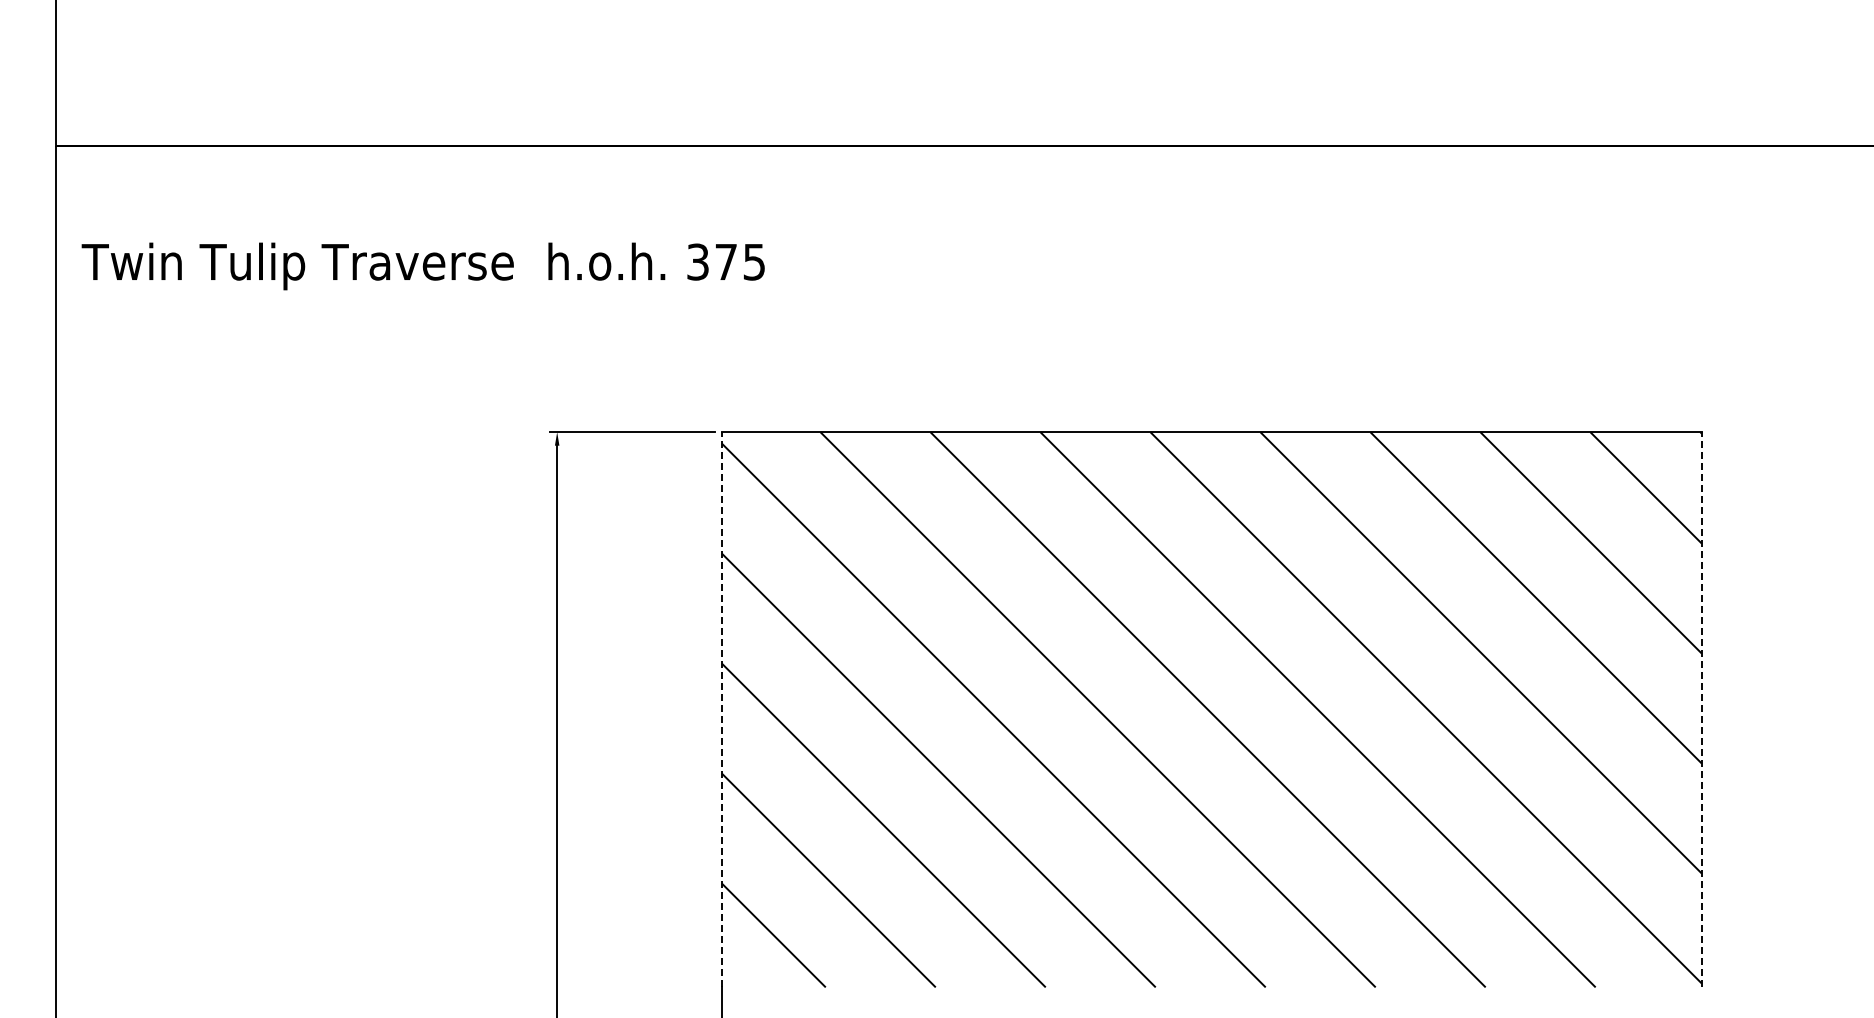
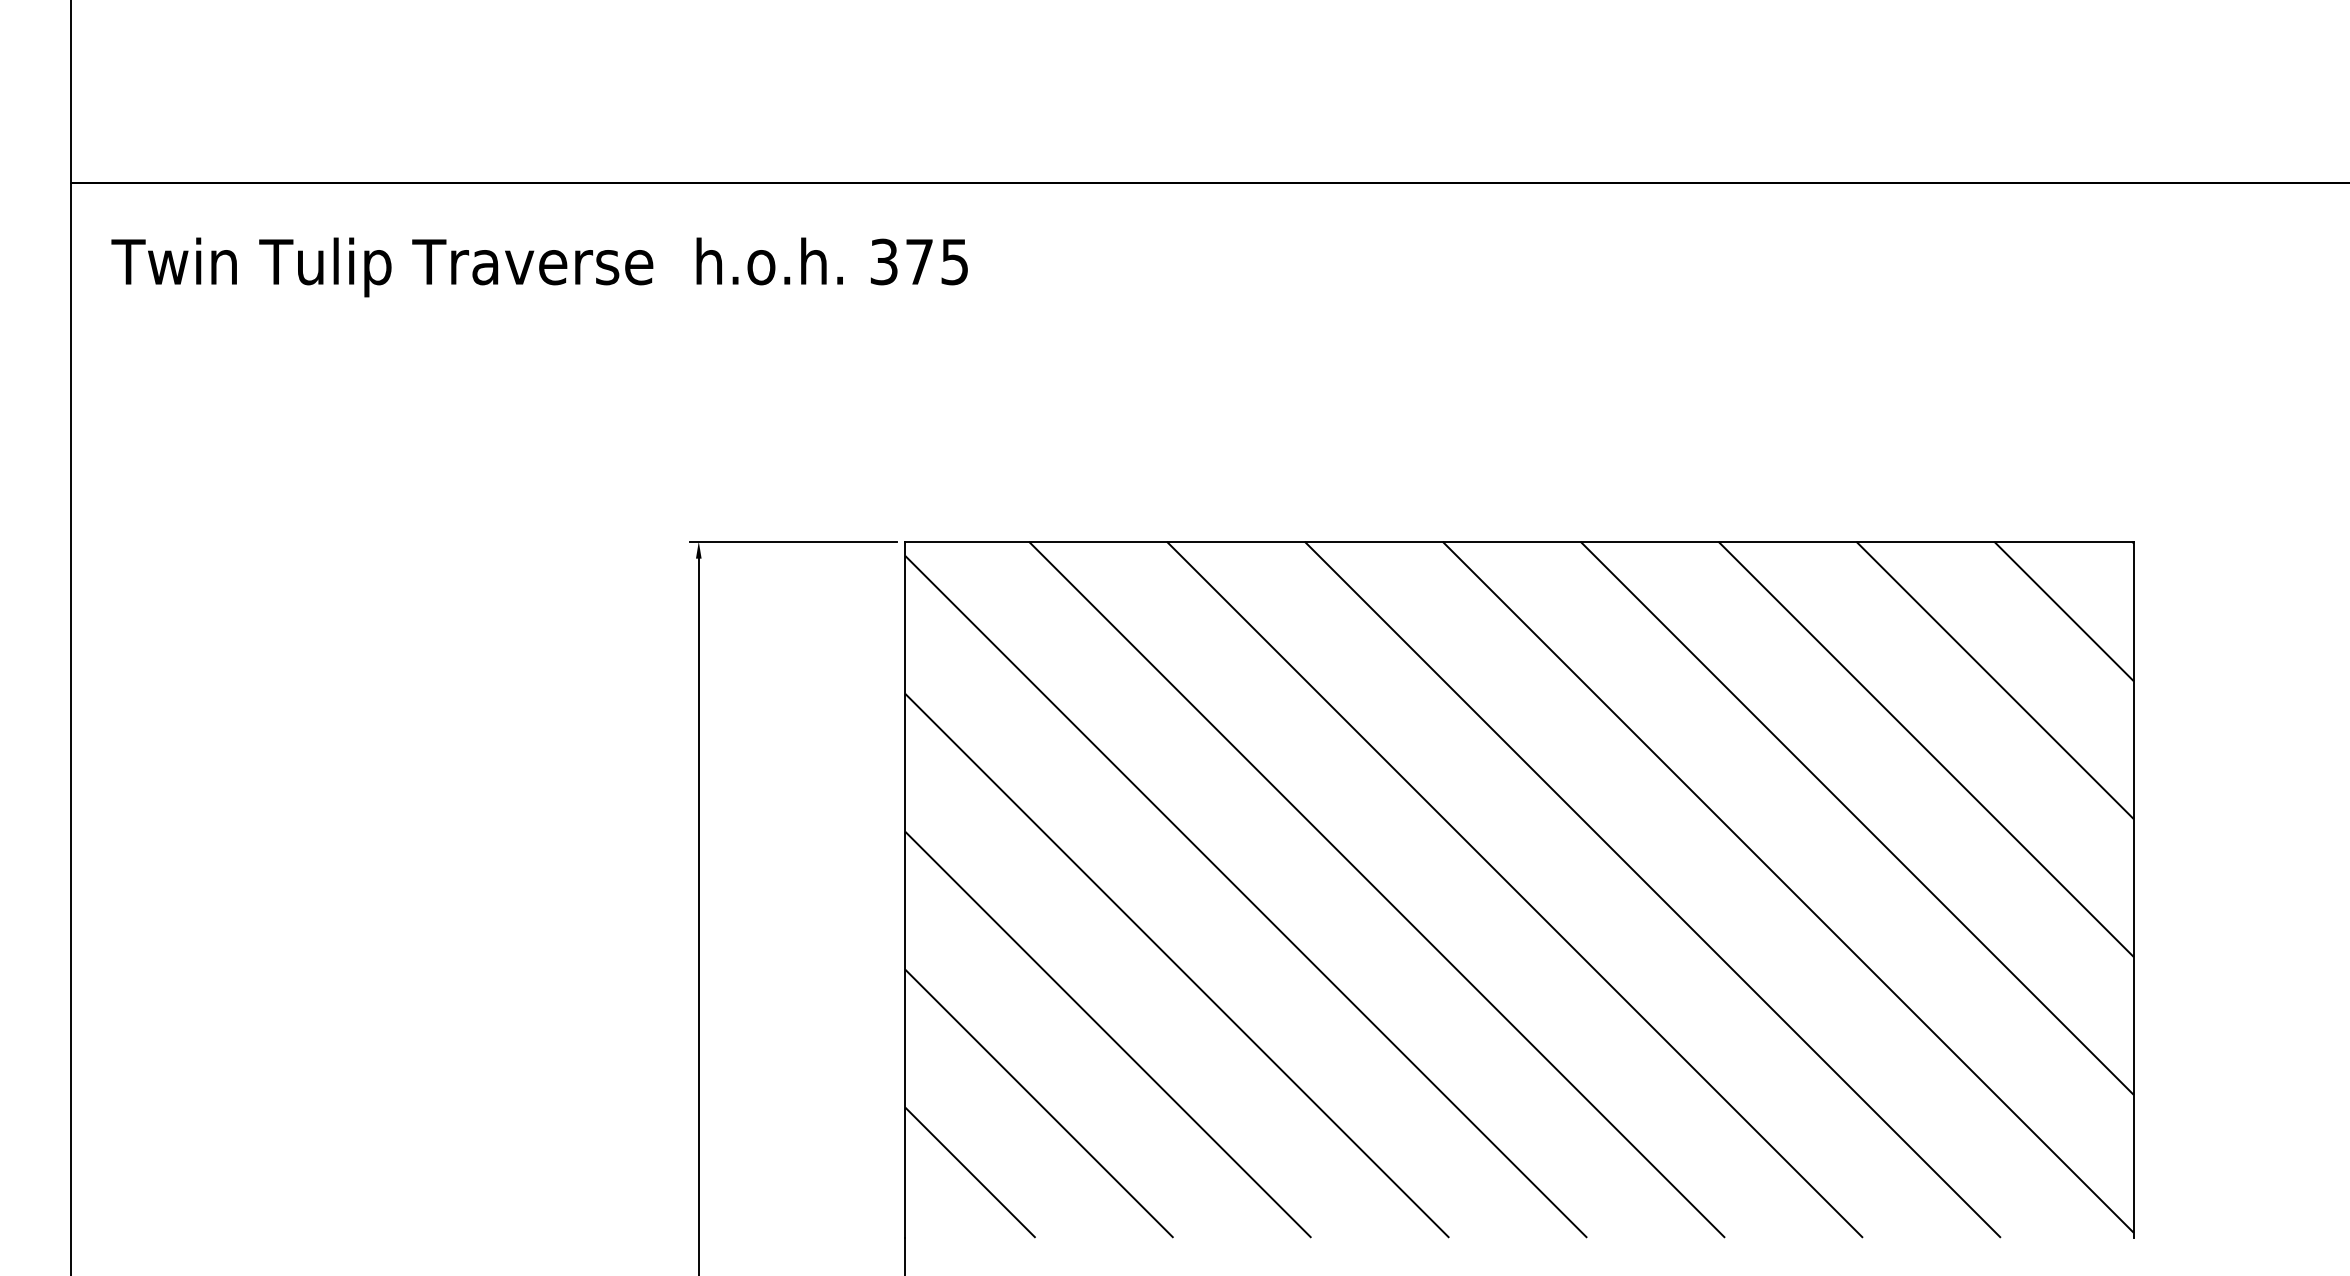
text: (422, 266) -> (538, 267), moved
line: (721, 709) -> (904, 889), dashed -> solid
line: (1701, 709) -> (2133, 889), dashed -> solid

